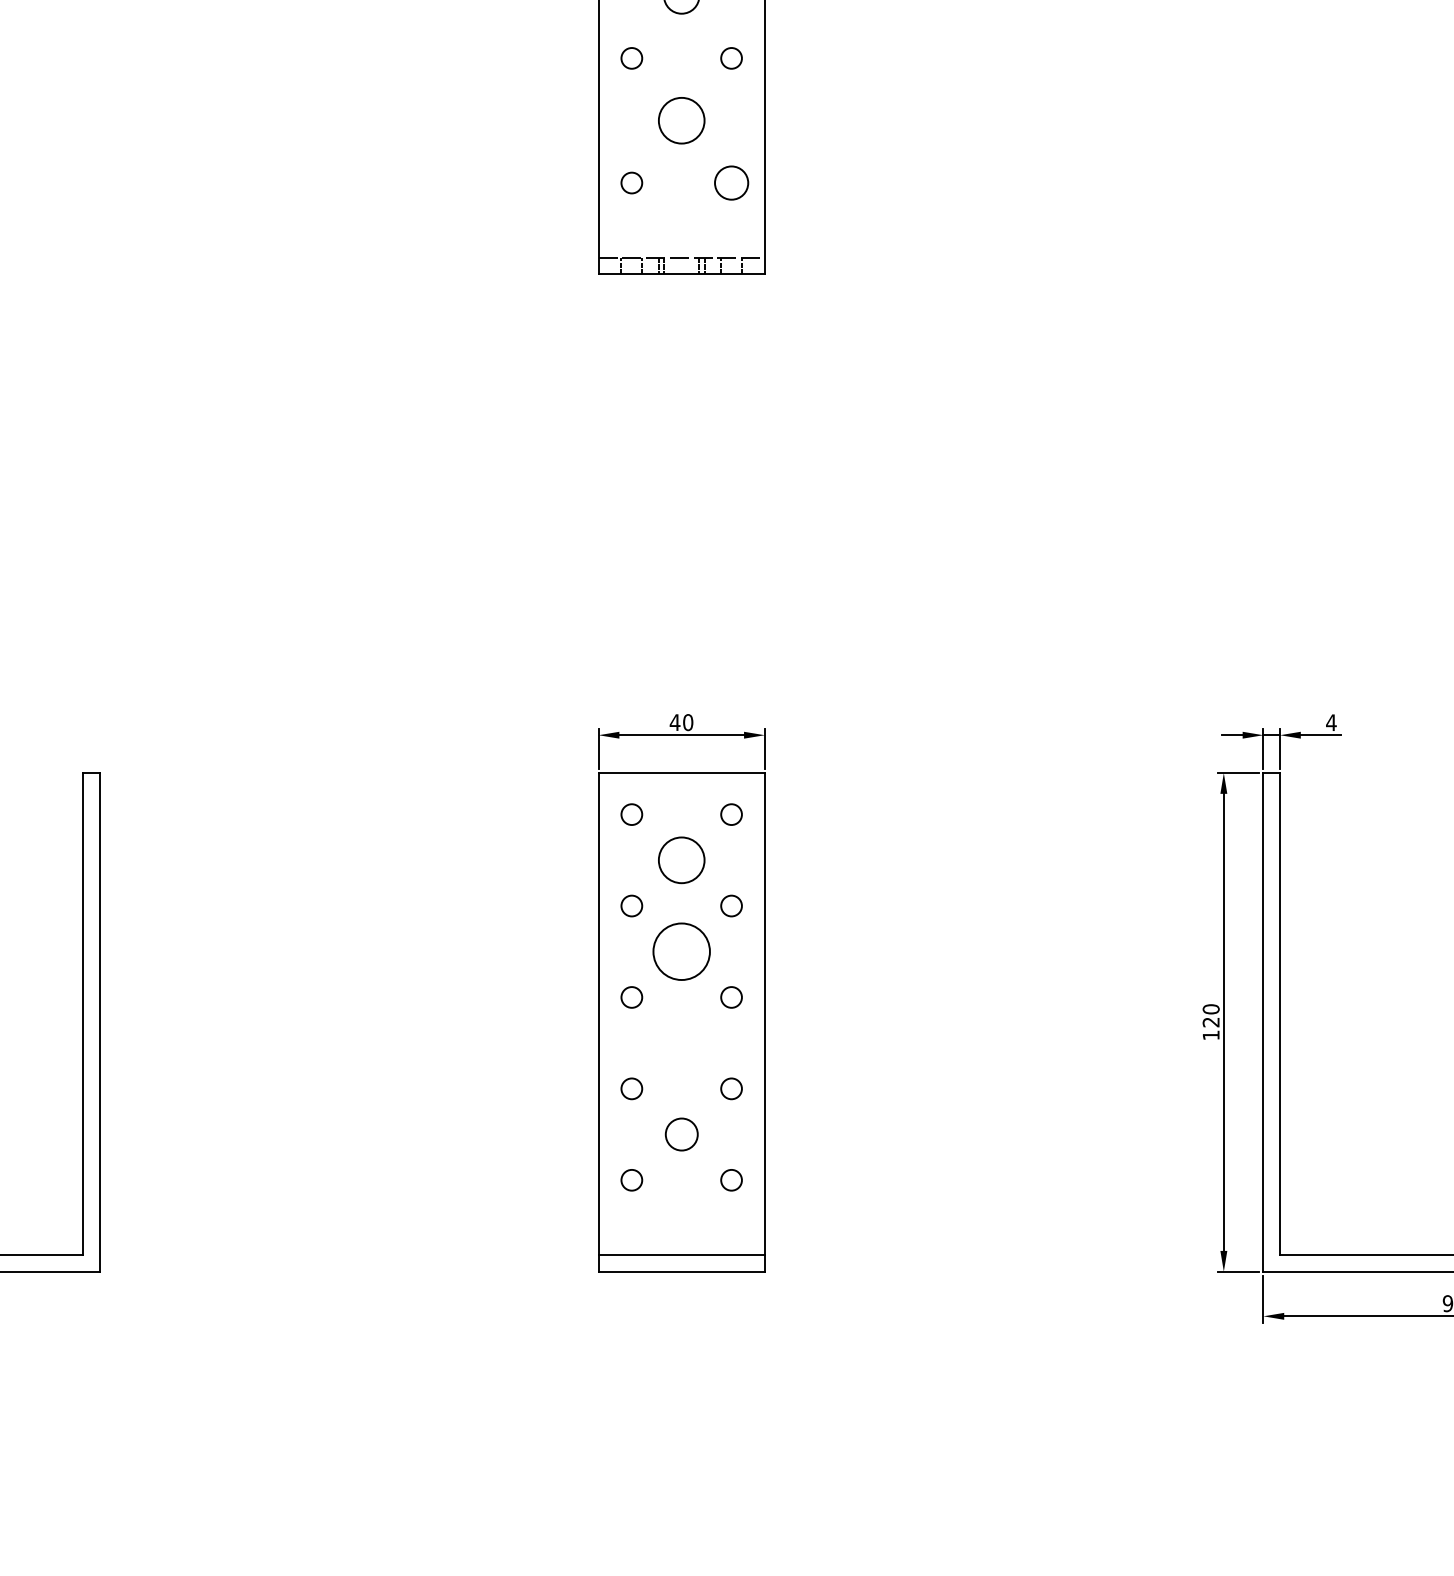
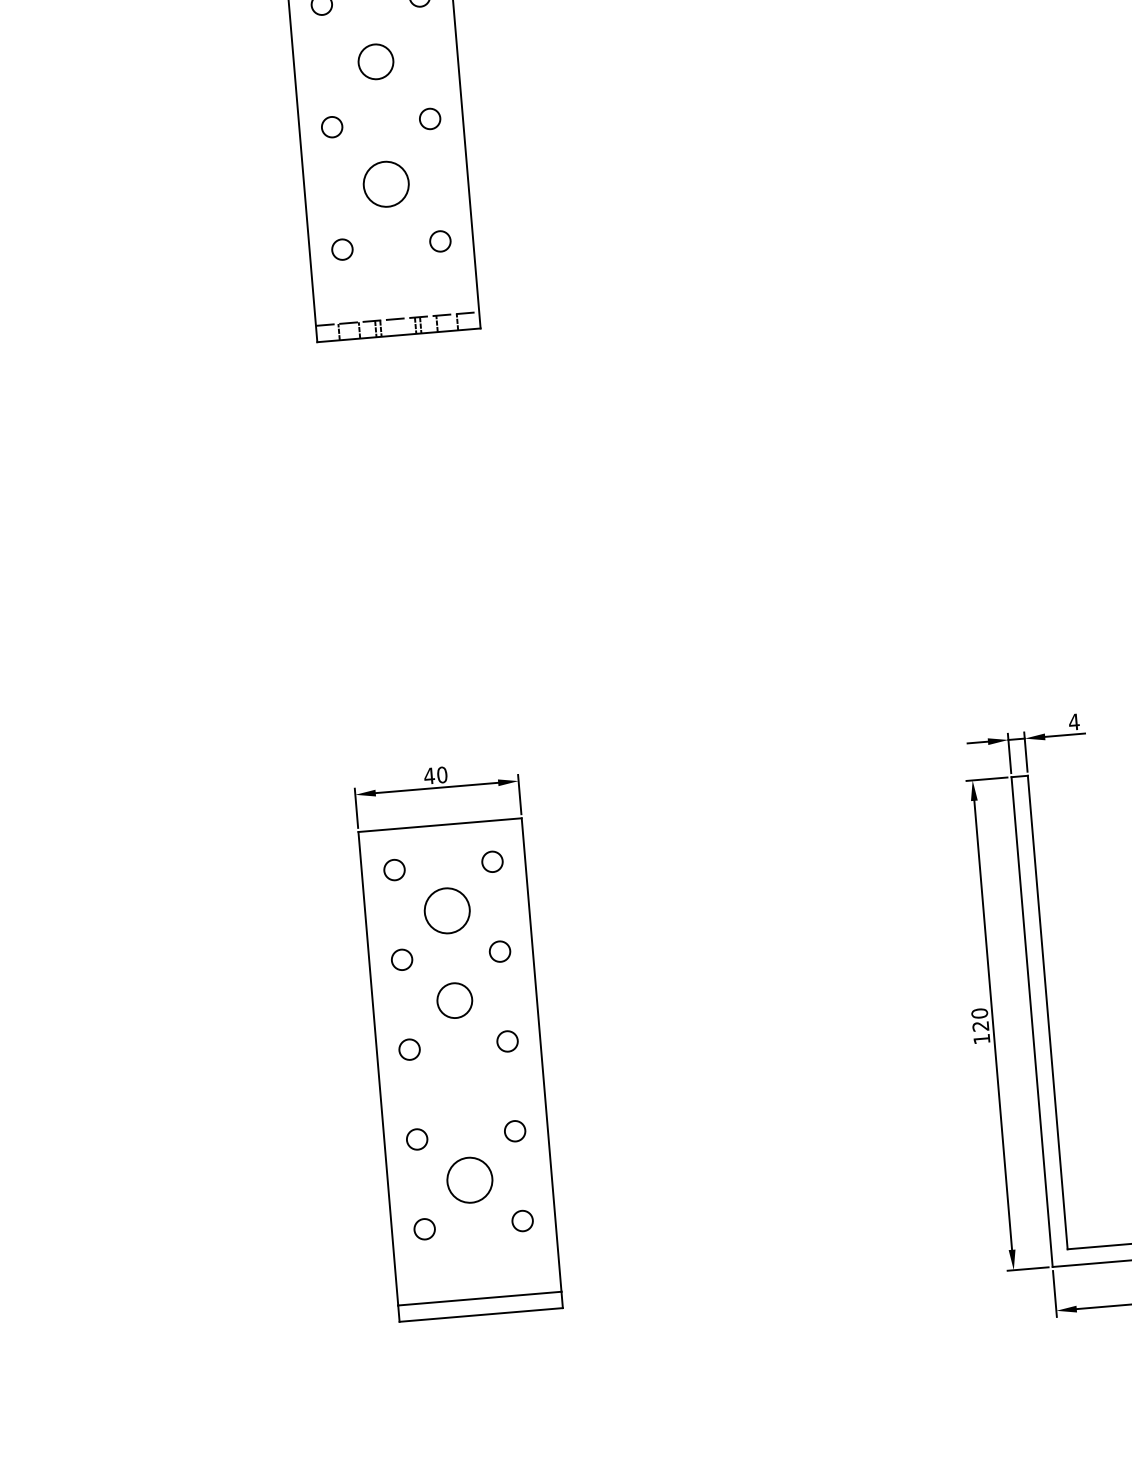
circle: (731, 182) -> (440, 240), size x0.62
circle: (681, 951) -> (454, 1000), size x0.62
circle: (681, 1134) -> (469, 1180), size x1.43

